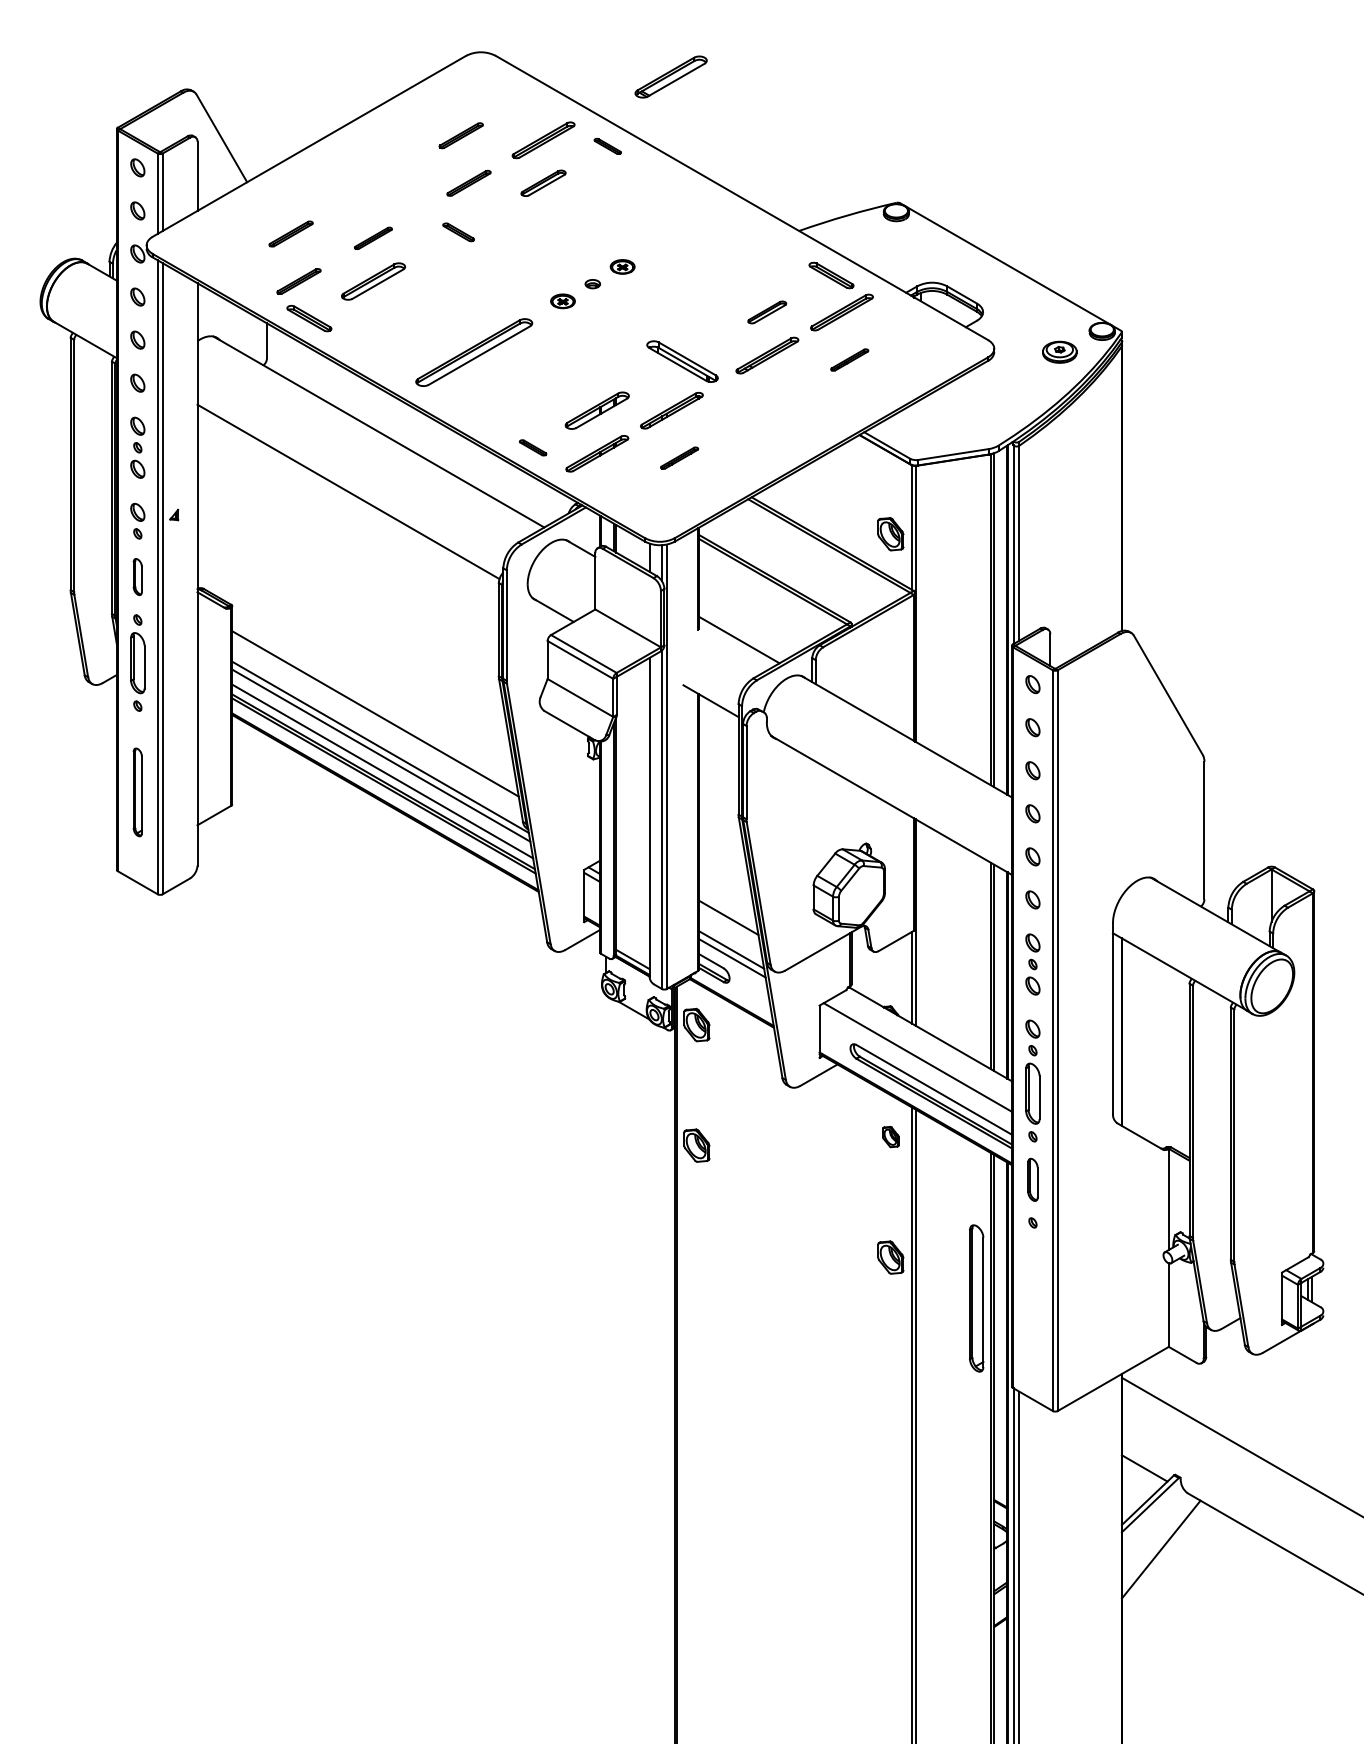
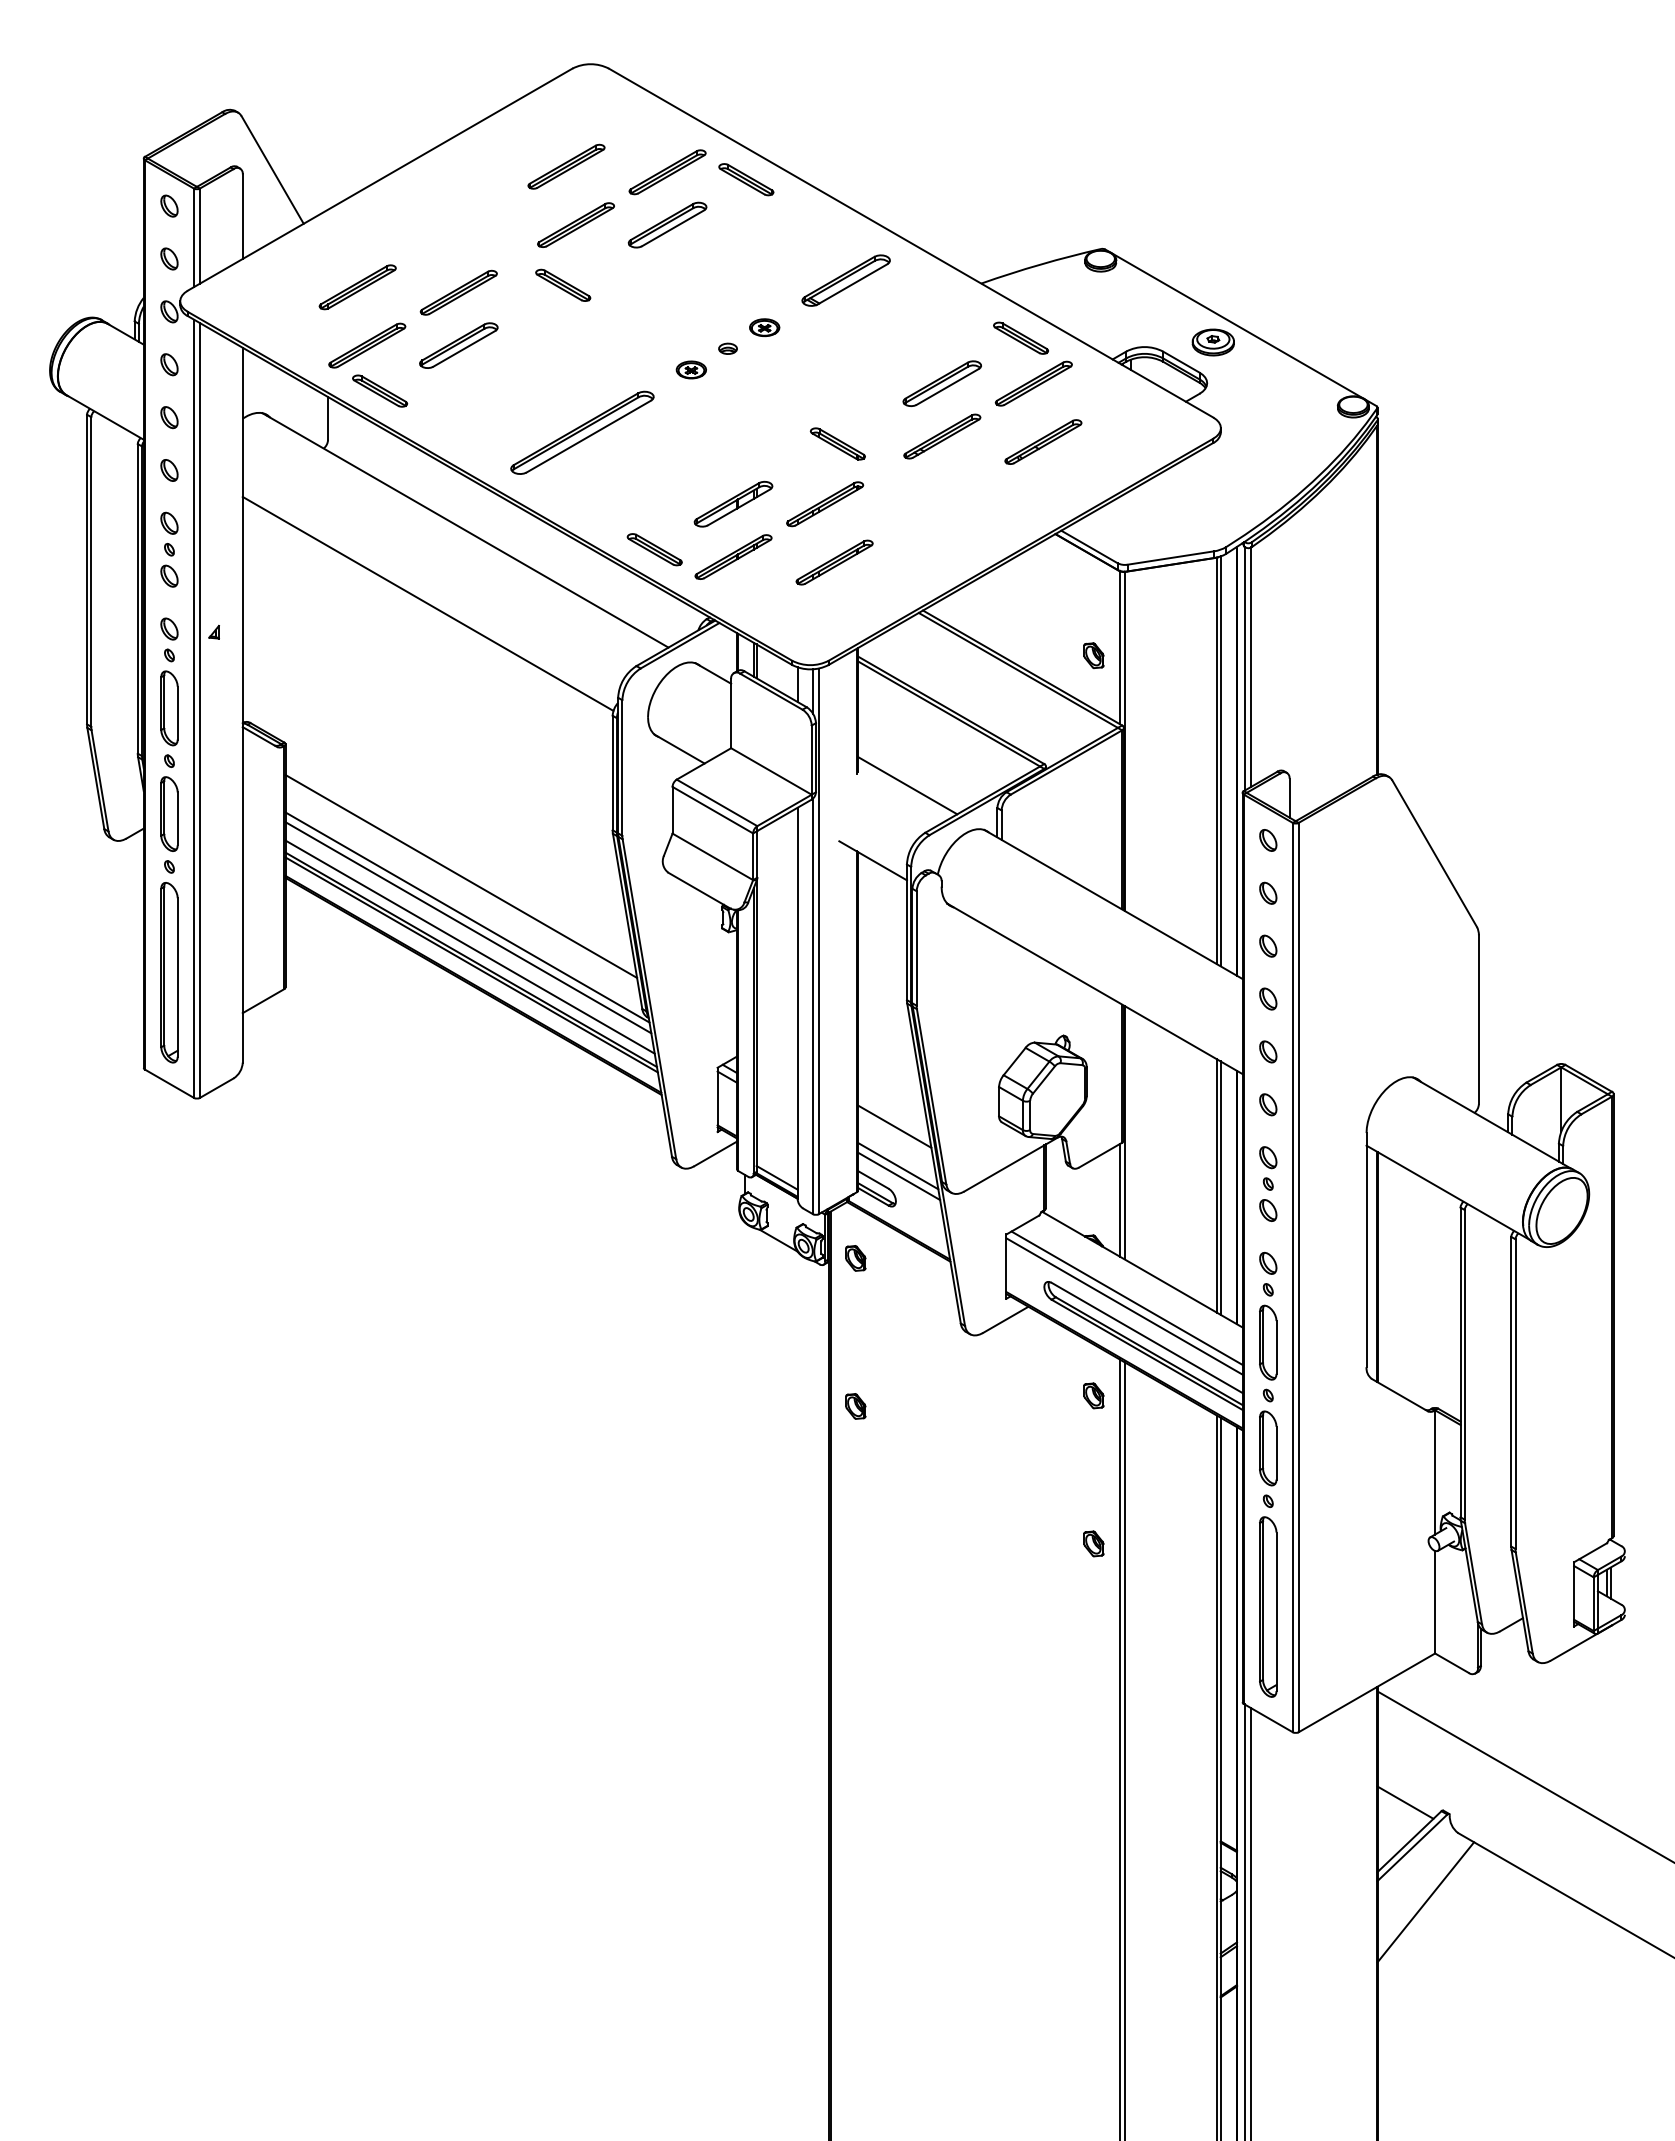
part: (670, 76) -> (845, 280), moved
part: (461, 135) -> (566, 166), size x1.43
part: (607, 146) -> (746, 179), size x1.67
part: (468, 182) -> (575, 224), size x1.43
part: (543, 182) -> (667, 224), size x1.43
part: (458, 231) -> (563, 284), size x1.43
part: (290, 234) -> (357, 287), size x1.43
part: (373, 238) -> (458, 292), size x1.67
part: (299, 281) -> (367, 345), size x1.43
part: (766, 312) -> (941, 383), size x1.67
part: (1059, 352) -> (1212, 342), moved
part: (849, 359) -> (1043, 441), size x1.67
part: (682, 361) -> (837, 443), size x0.62
part: (532, 447) -> (654, 549), size x1.67
part: (679, 458) -> (834, 562), size x1.67
part: (890, 533) -> (1093, 655), size x0.62
part: (137, 577) -> (169, 708), size x1.67
part: (137, 792) -> (169, 972), size x1.67
part: (696, 1025) -> (855, 1258), size x0.62
line: (915, 1064) -> (1124, 1306), added
part: (696, 1145) -> (855, 1406), size x0.62
part: (1033, 1179) -> (1268, 1448), size x1.43
part: (890, 1257) -> (1093, 1543), size x0.62
part: (976, 1298) -> (1268, 1606), moved

